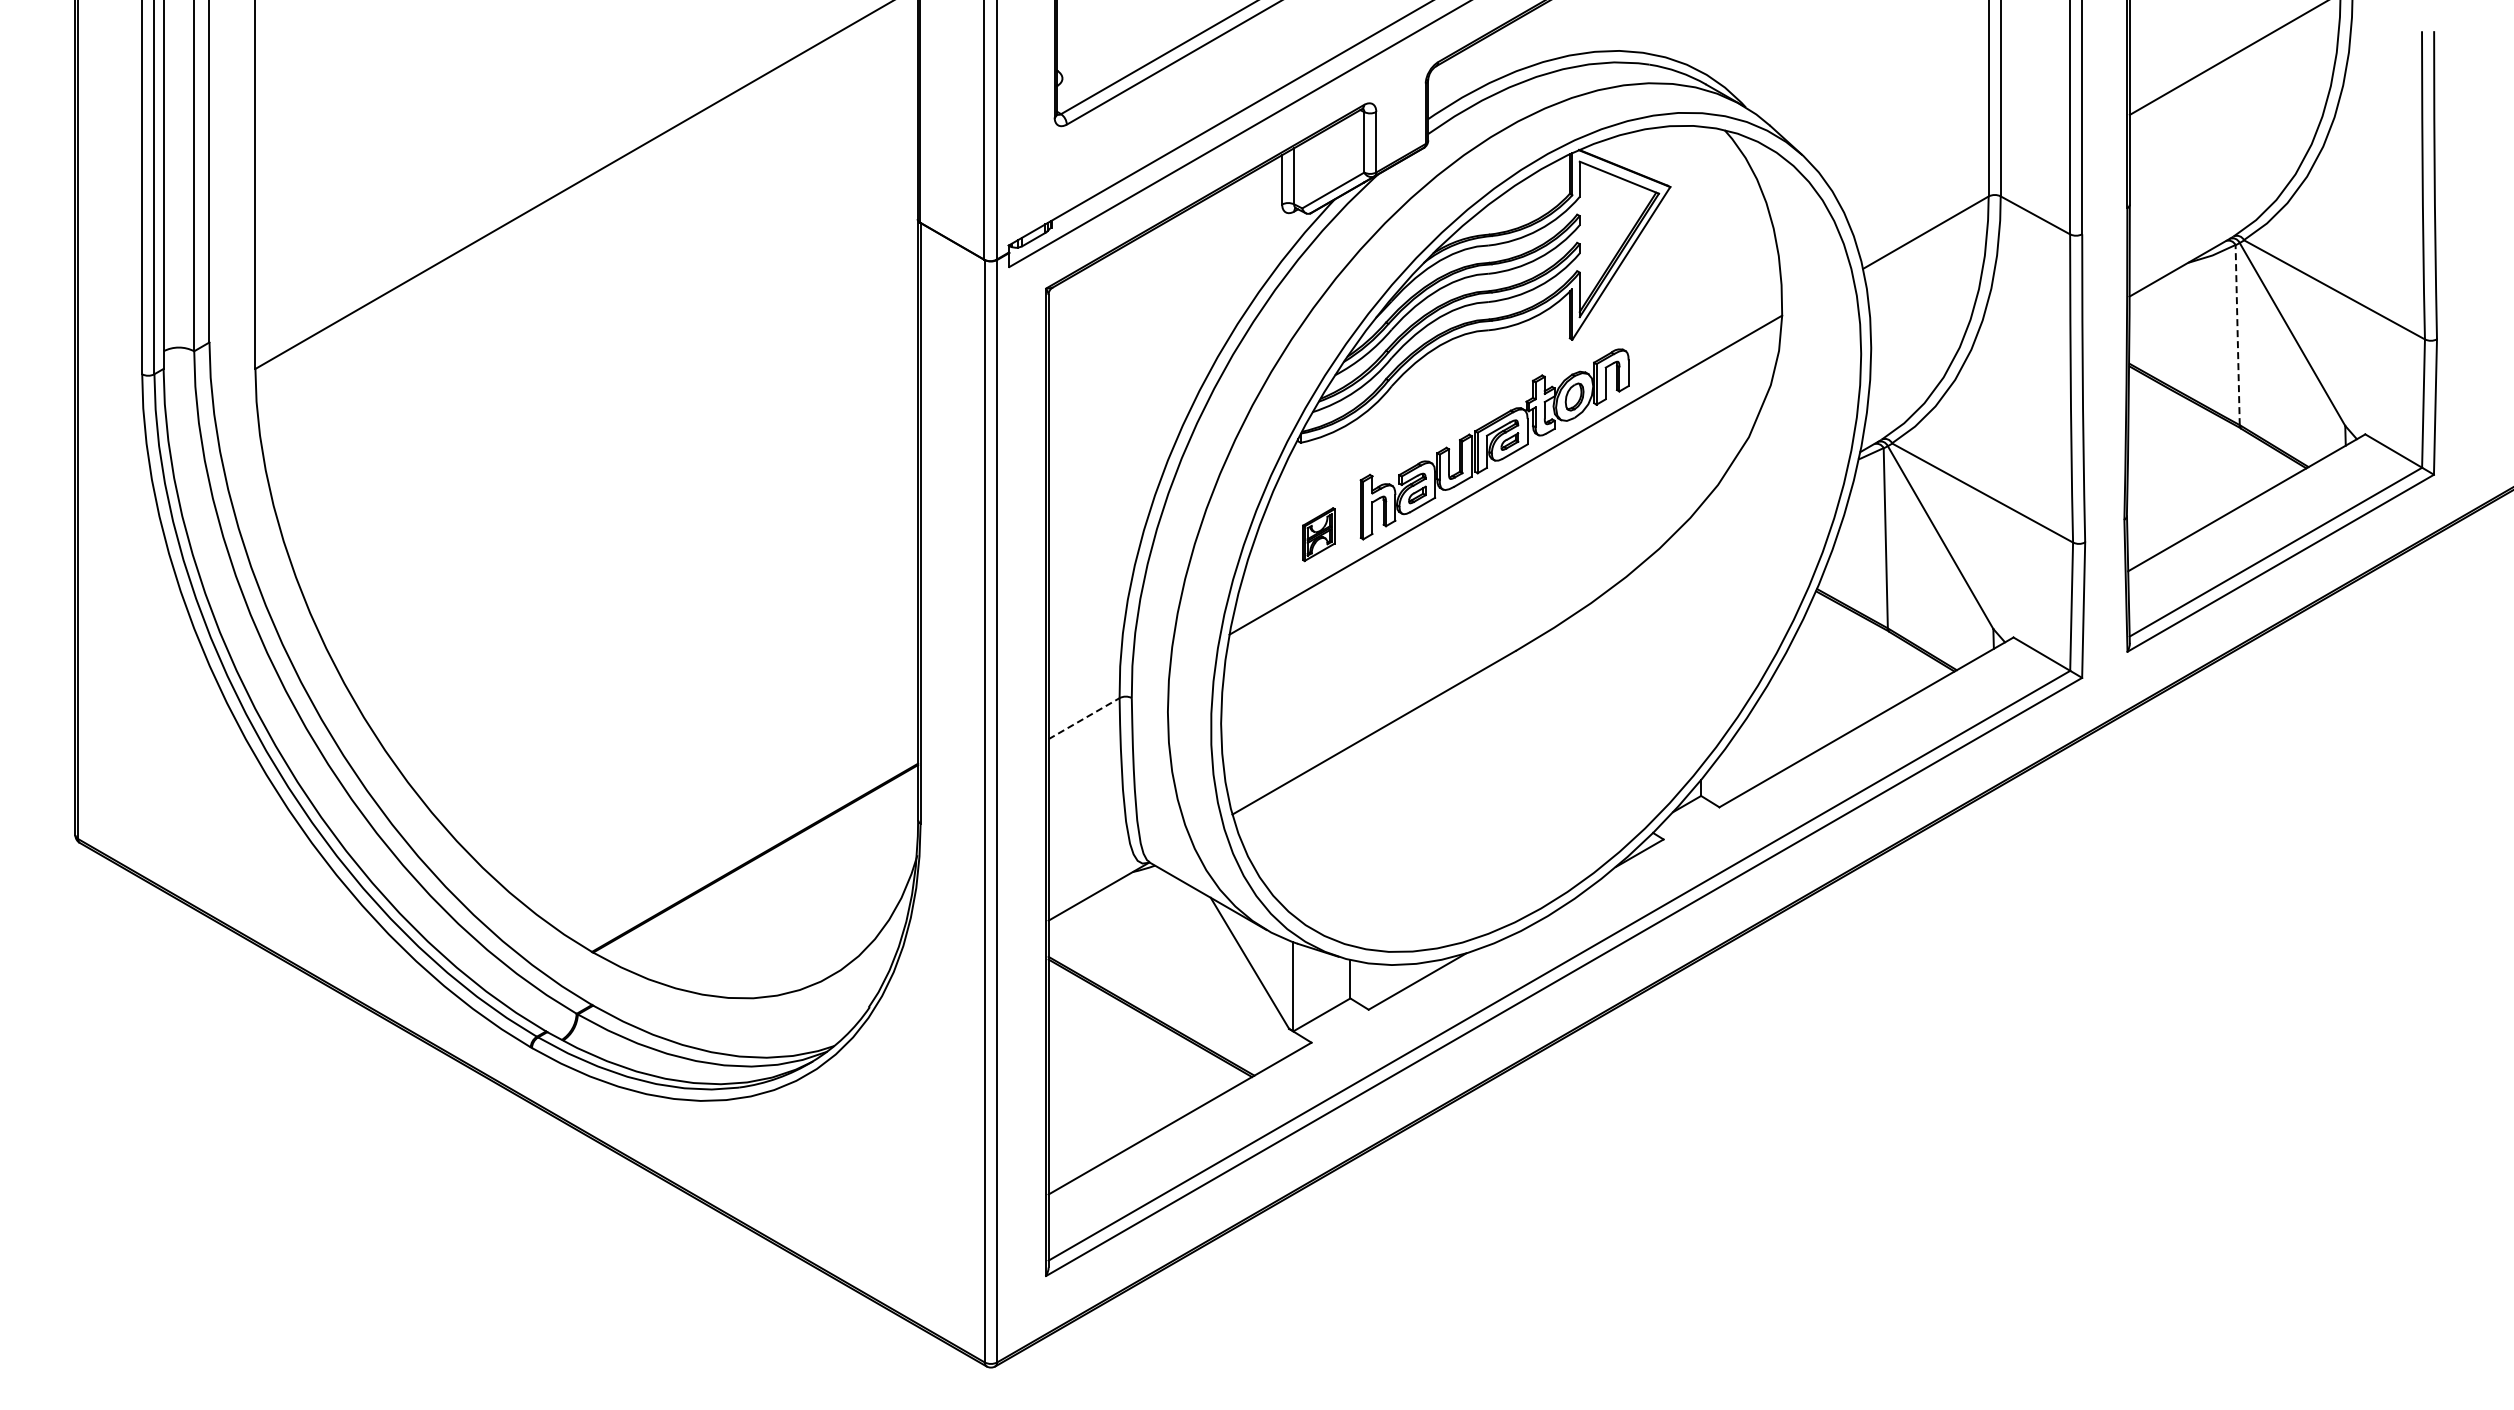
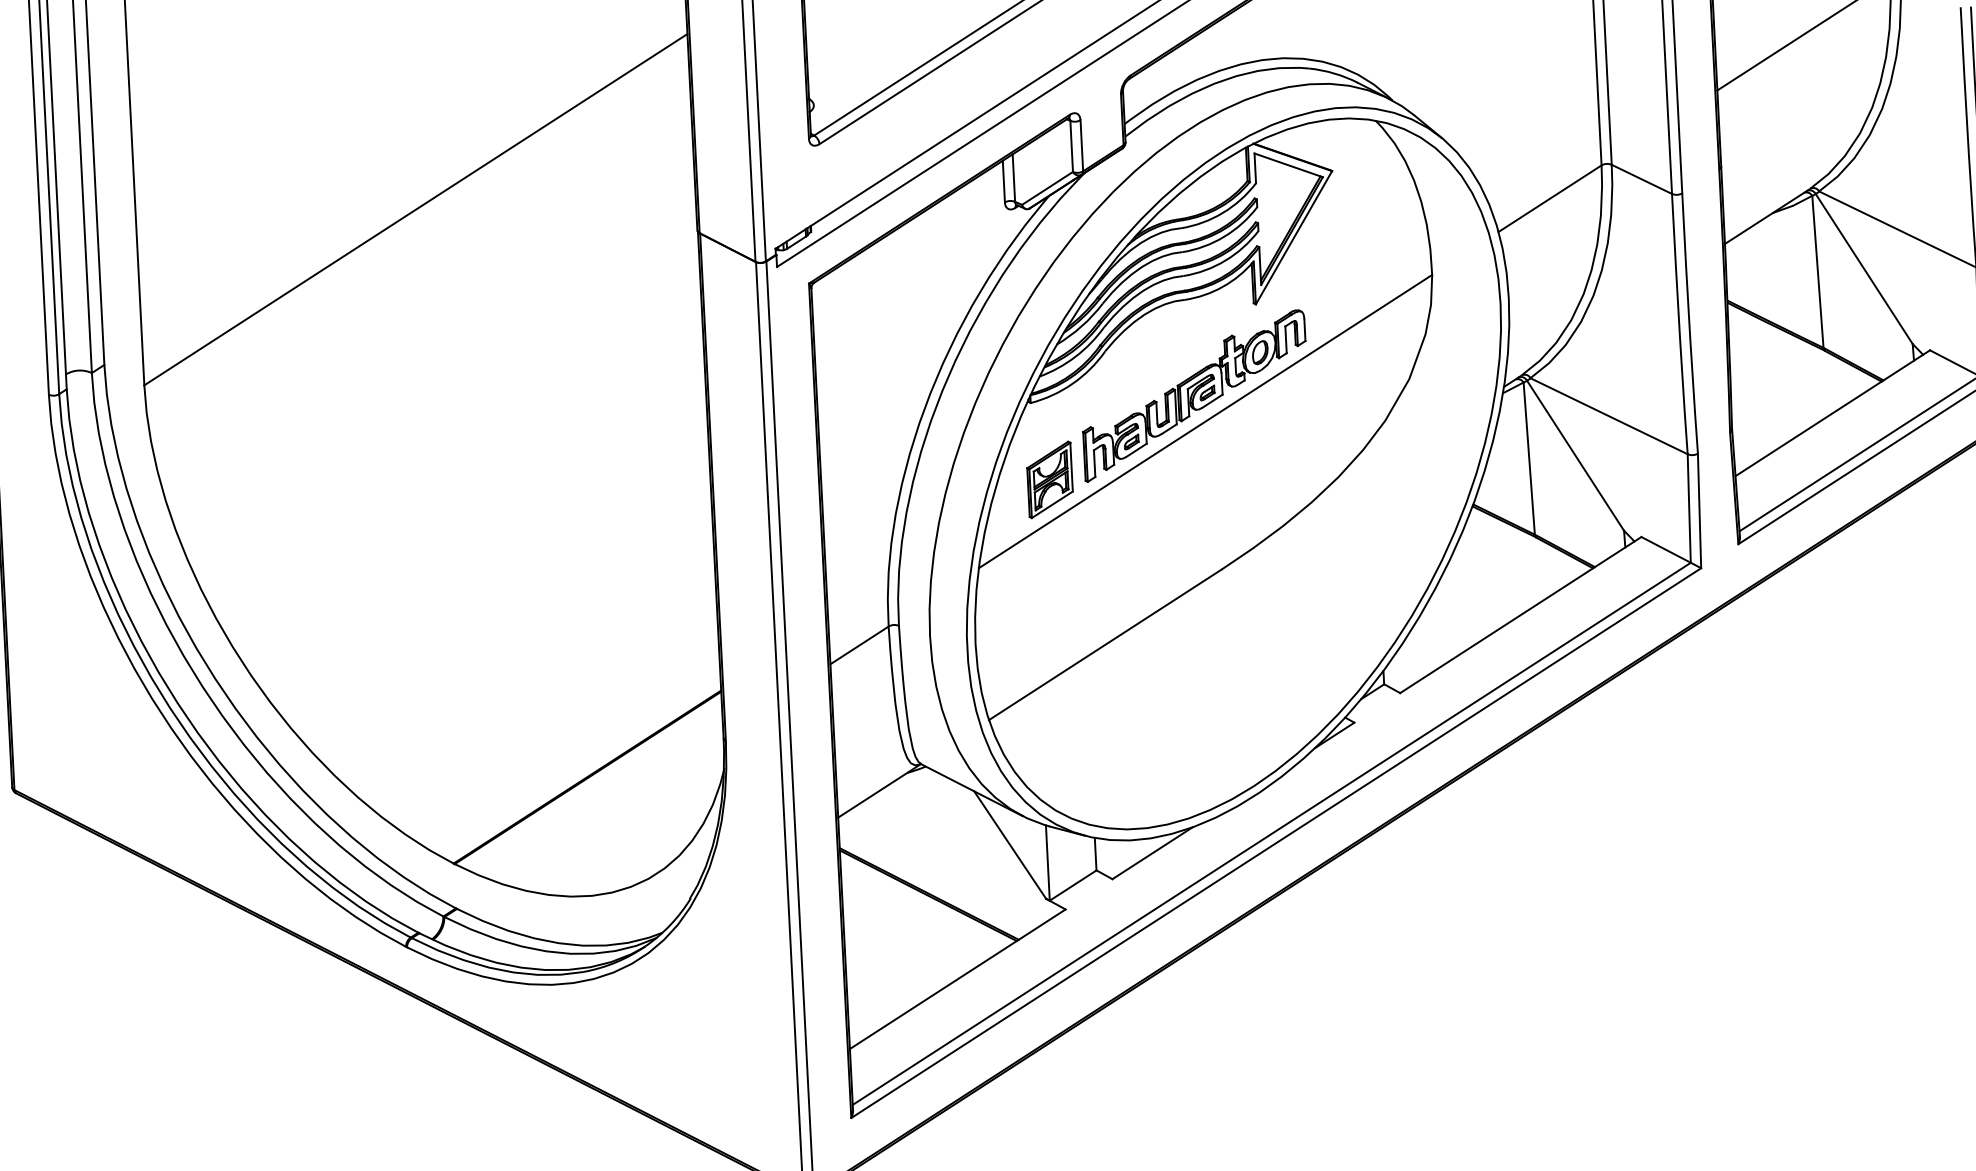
line: (2237, 335) -> (1817, 272), dashed -> solid
part: (1318, 534) -> (1049, 479), size x1.67
line: (1084, 718) -> (859, 645), dashed -> solid

